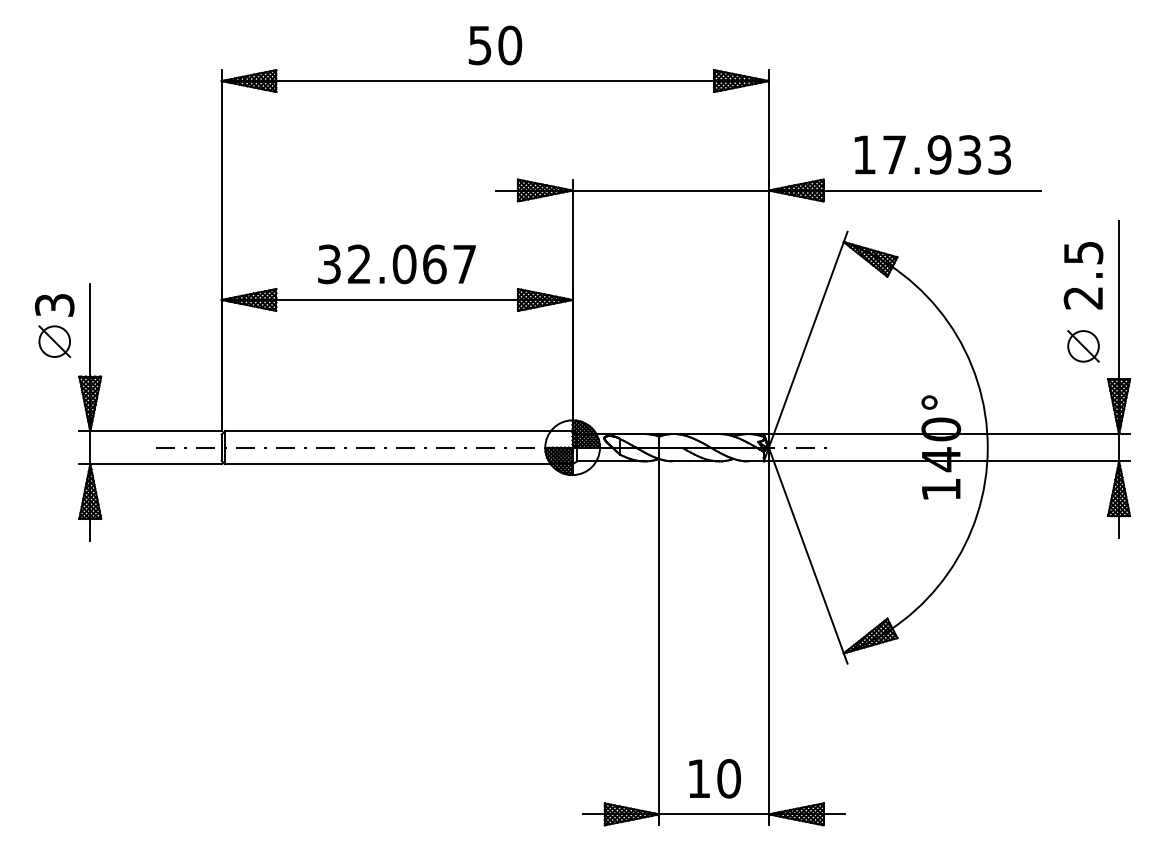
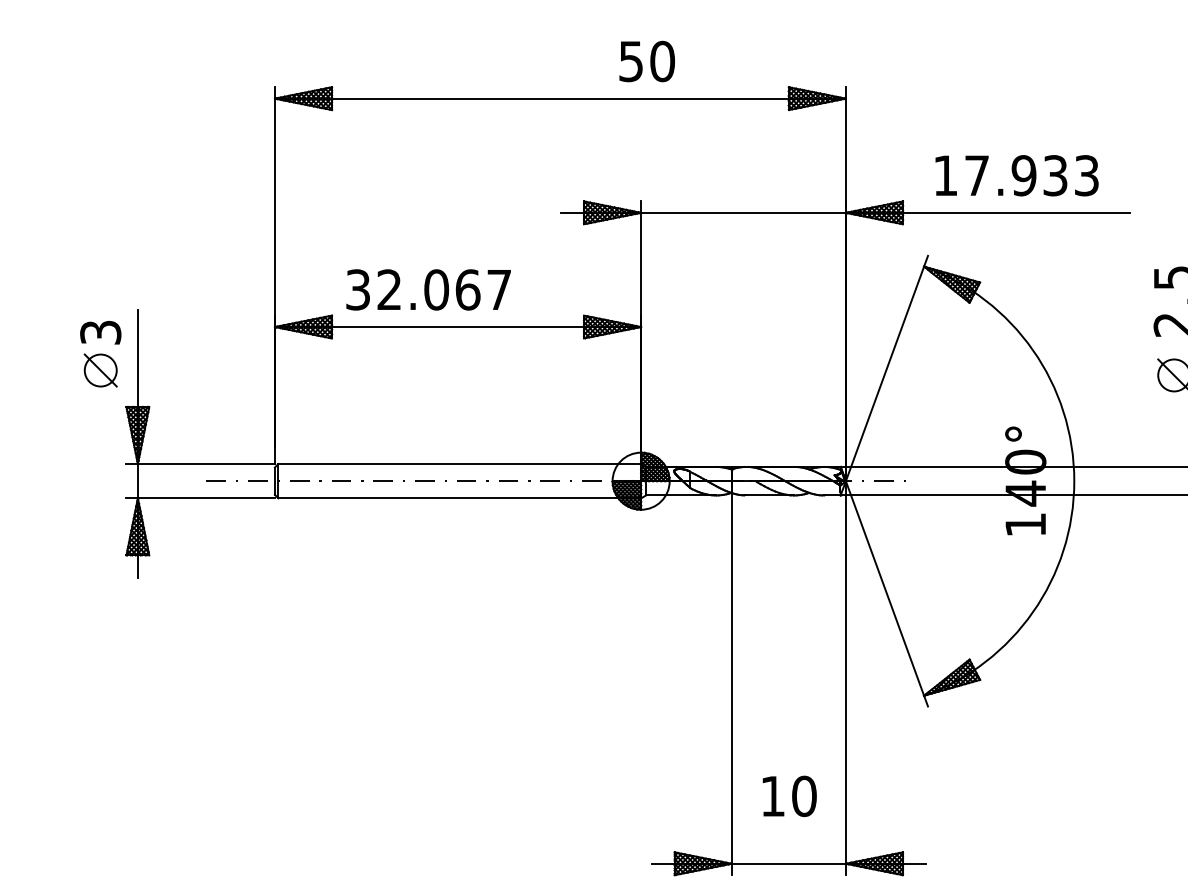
text: (495, 45) -> (647, 61), moved
text: (396, 264) -> (428, 290), moved
text: (714, 778) -> (789, 796), moved

